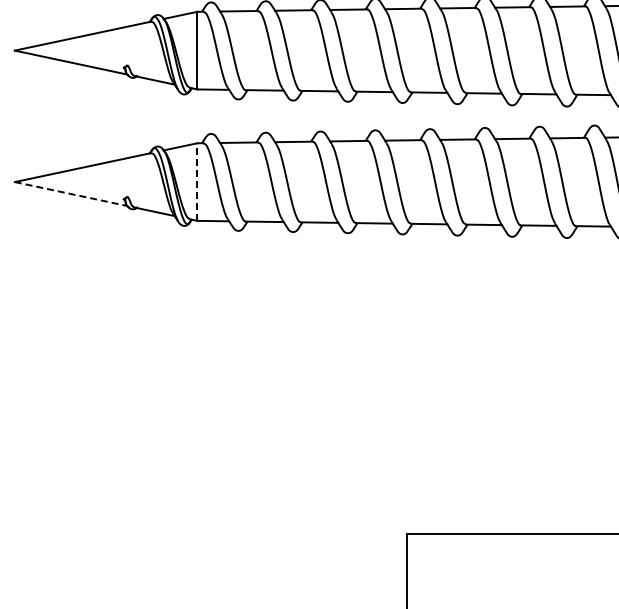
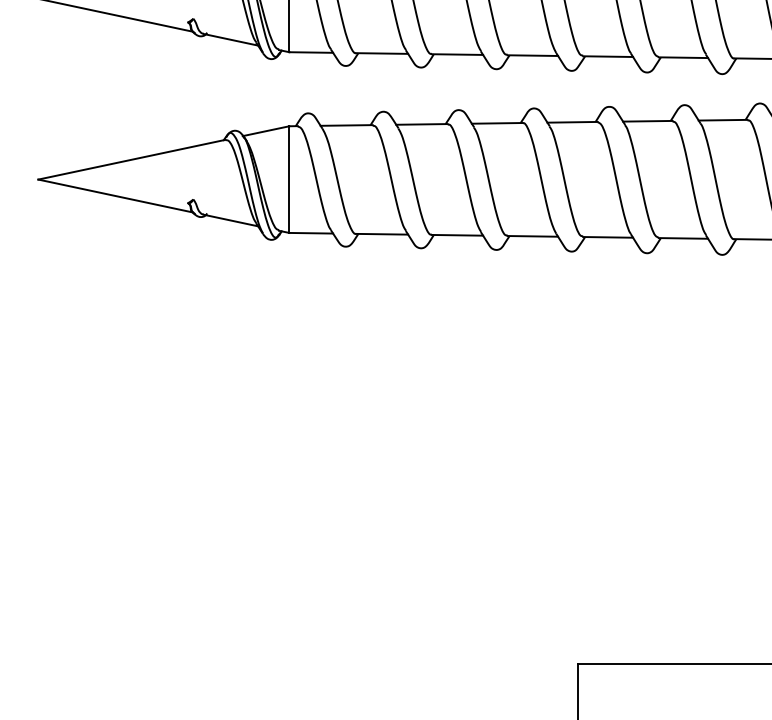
line: (197, 182) -> (289, 180), dashed -> solid
line: (71, 194) -> (116, 196), dashed -> solid

